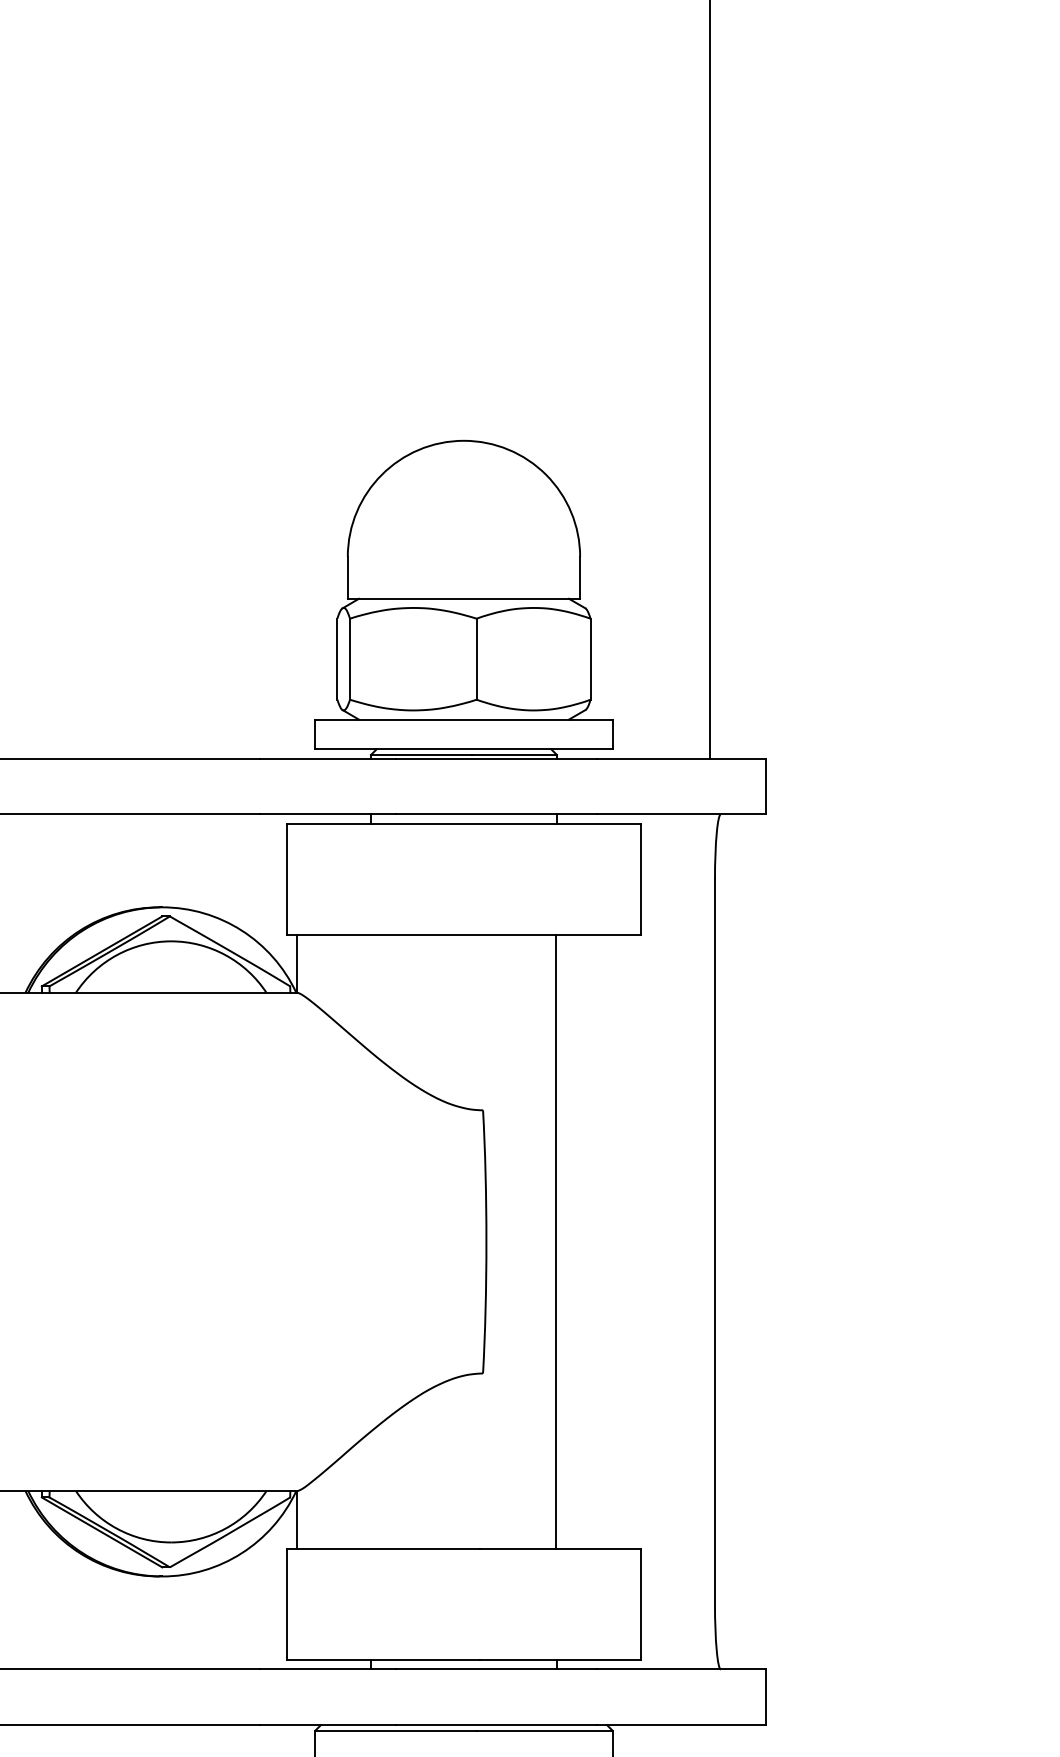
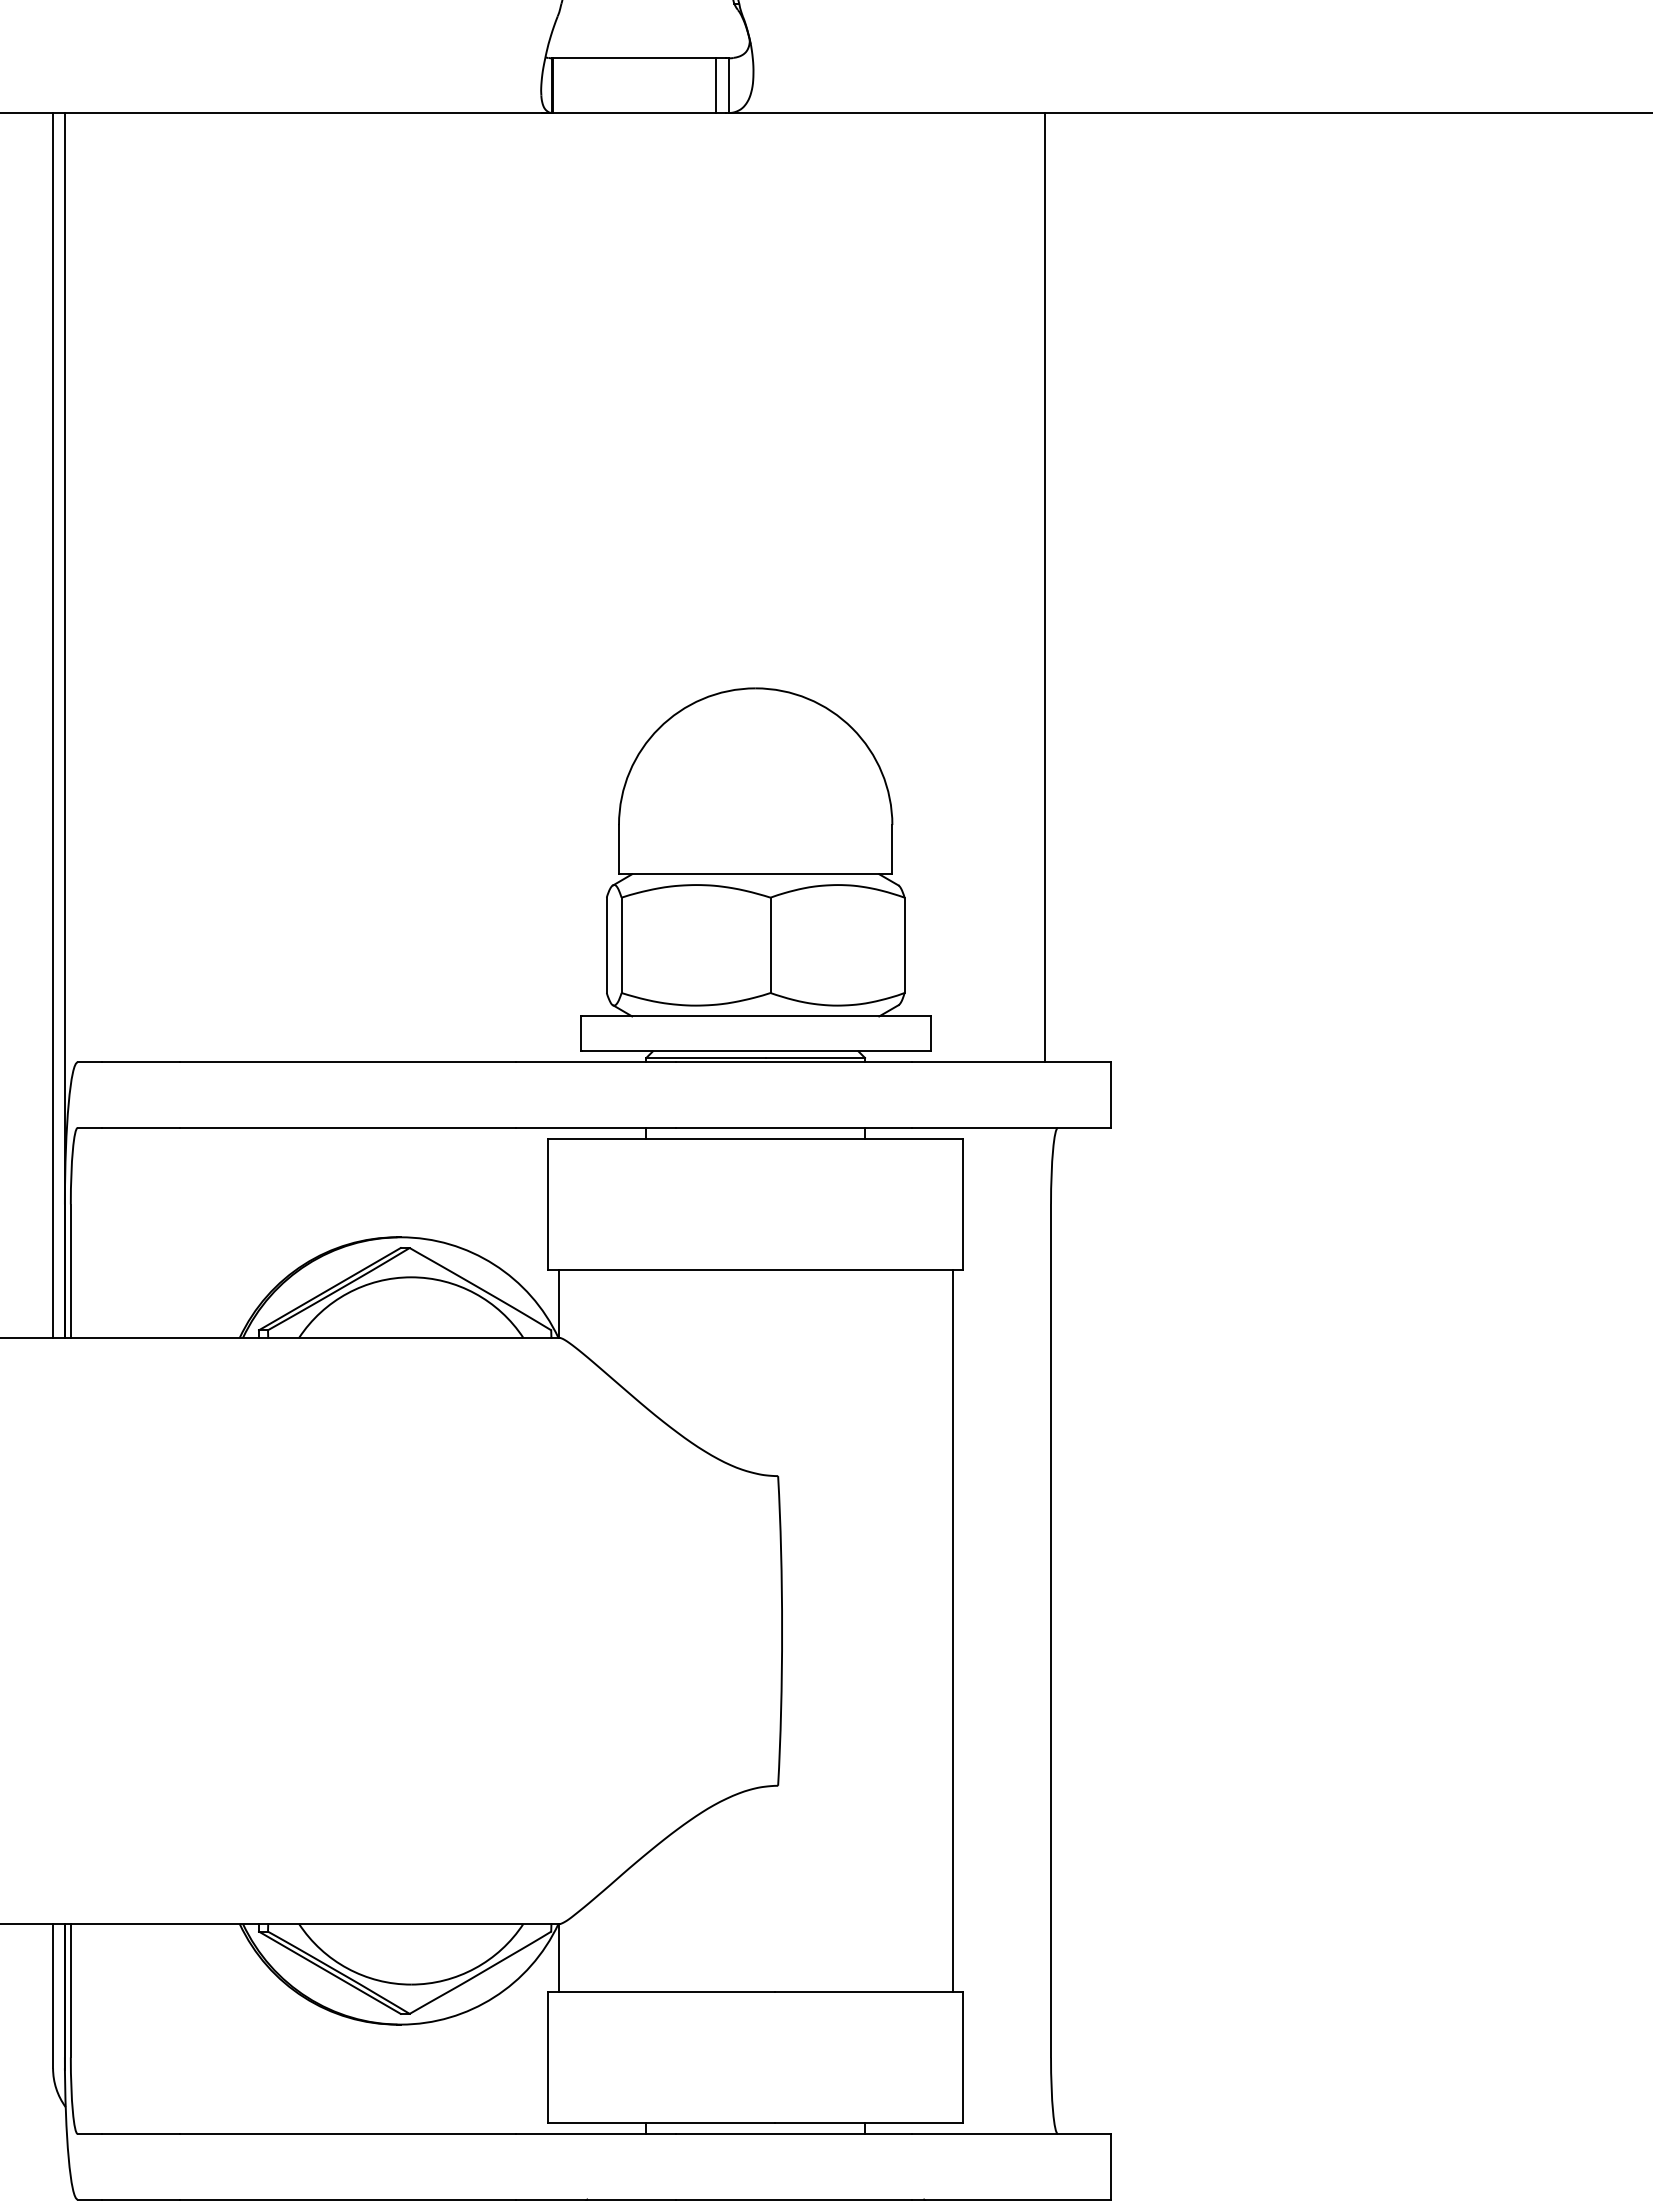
line: (555, 1241) -> (952, 1630), moved

